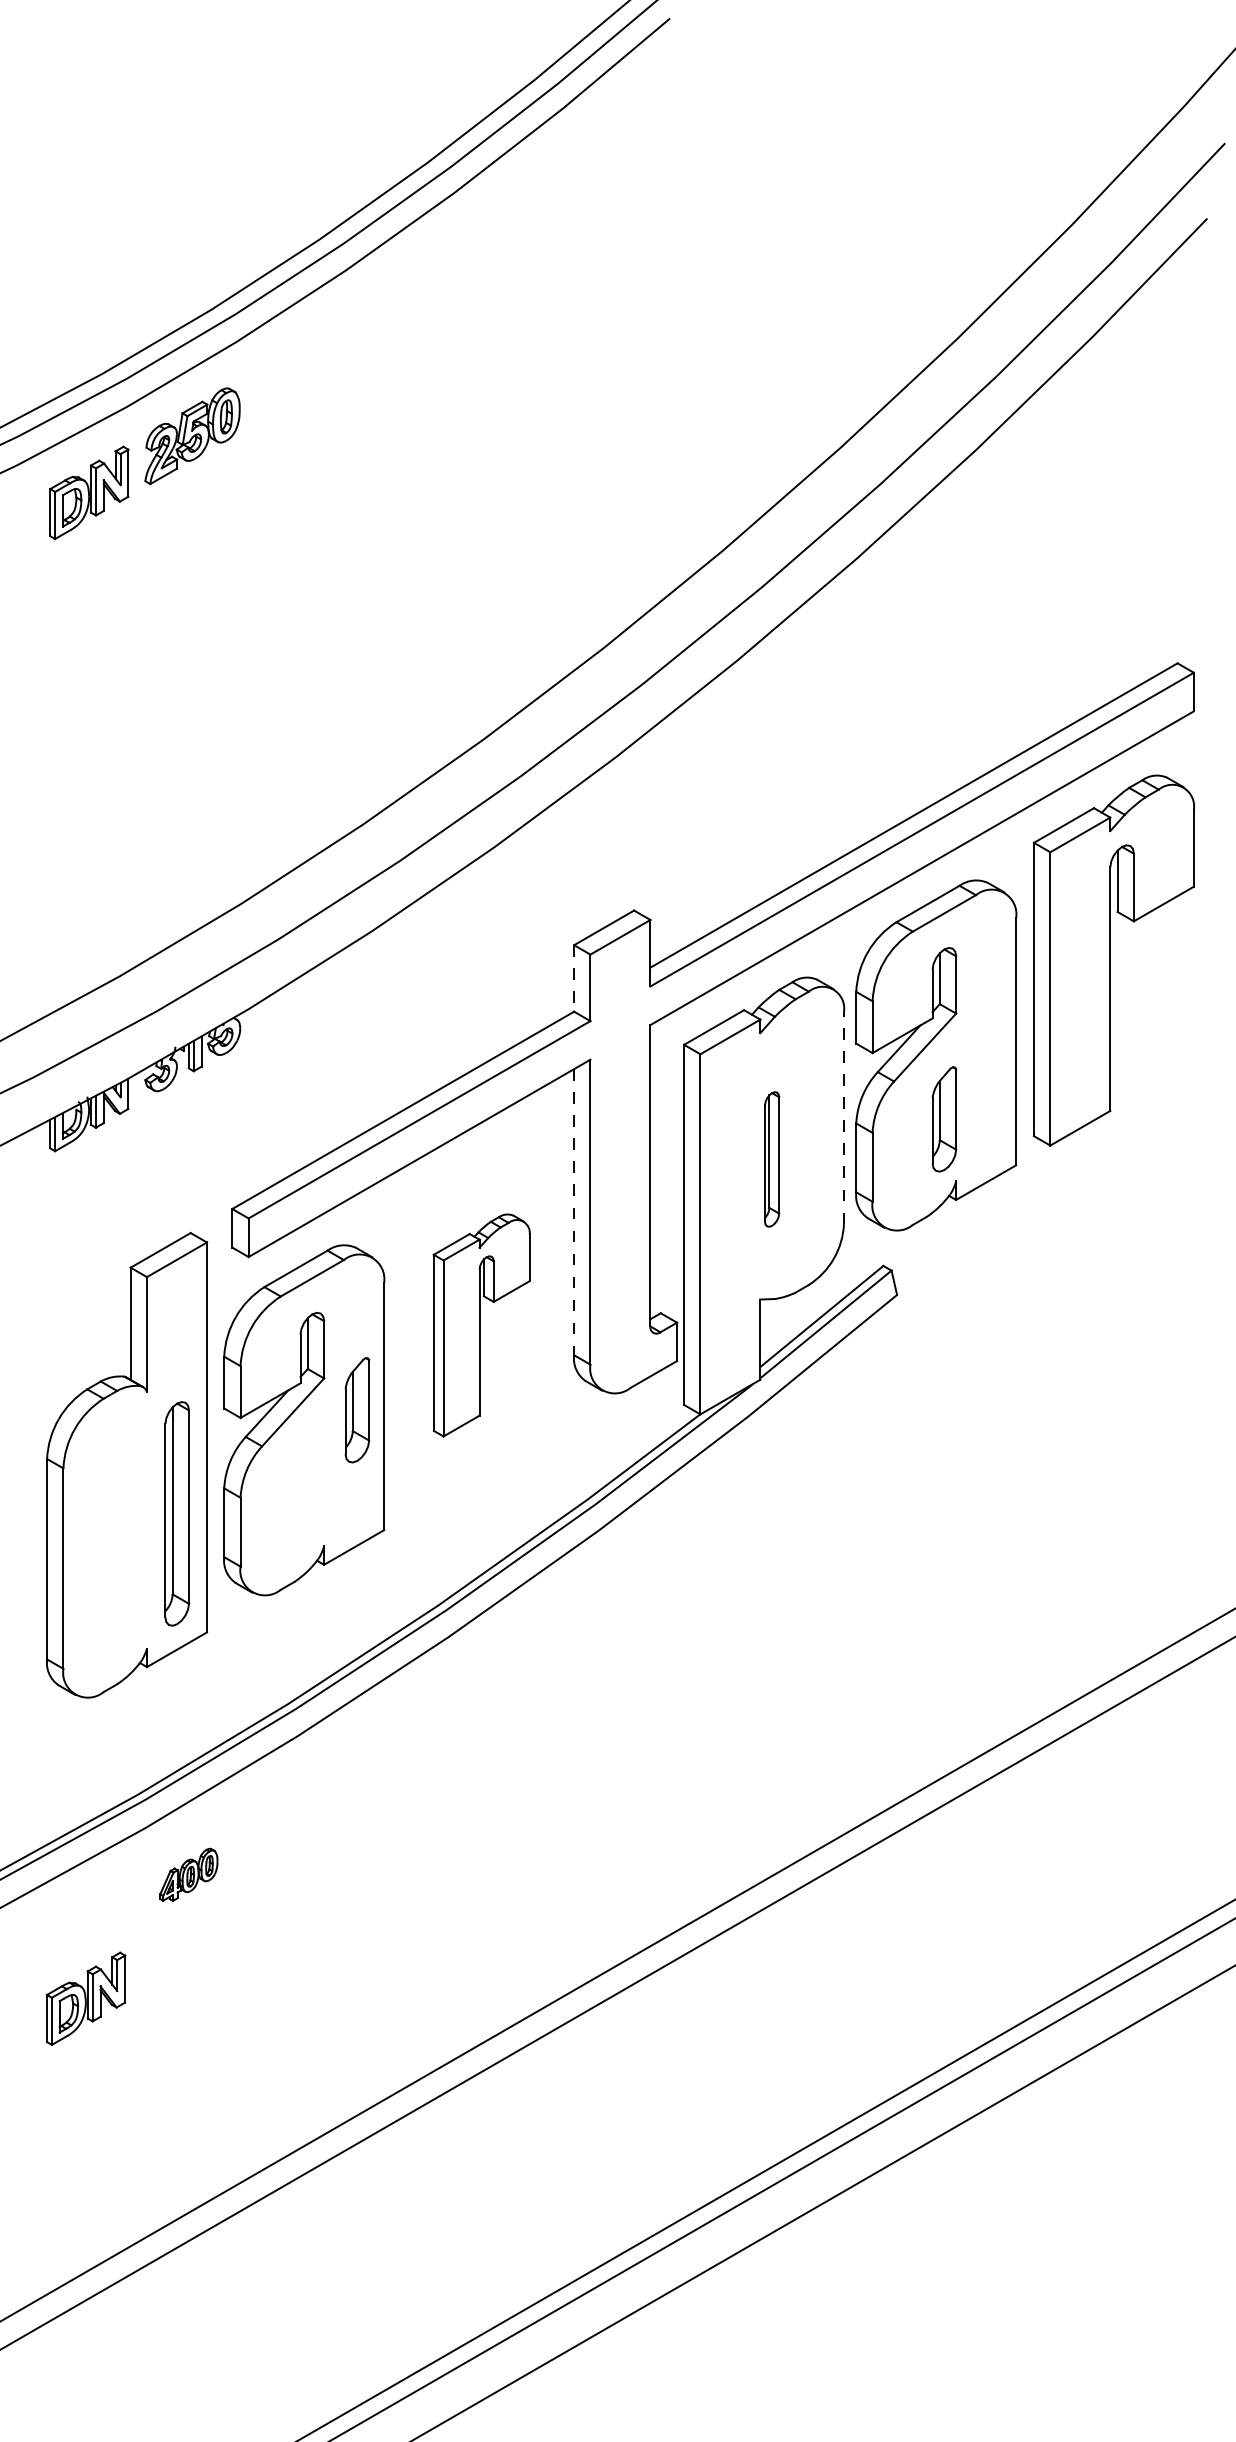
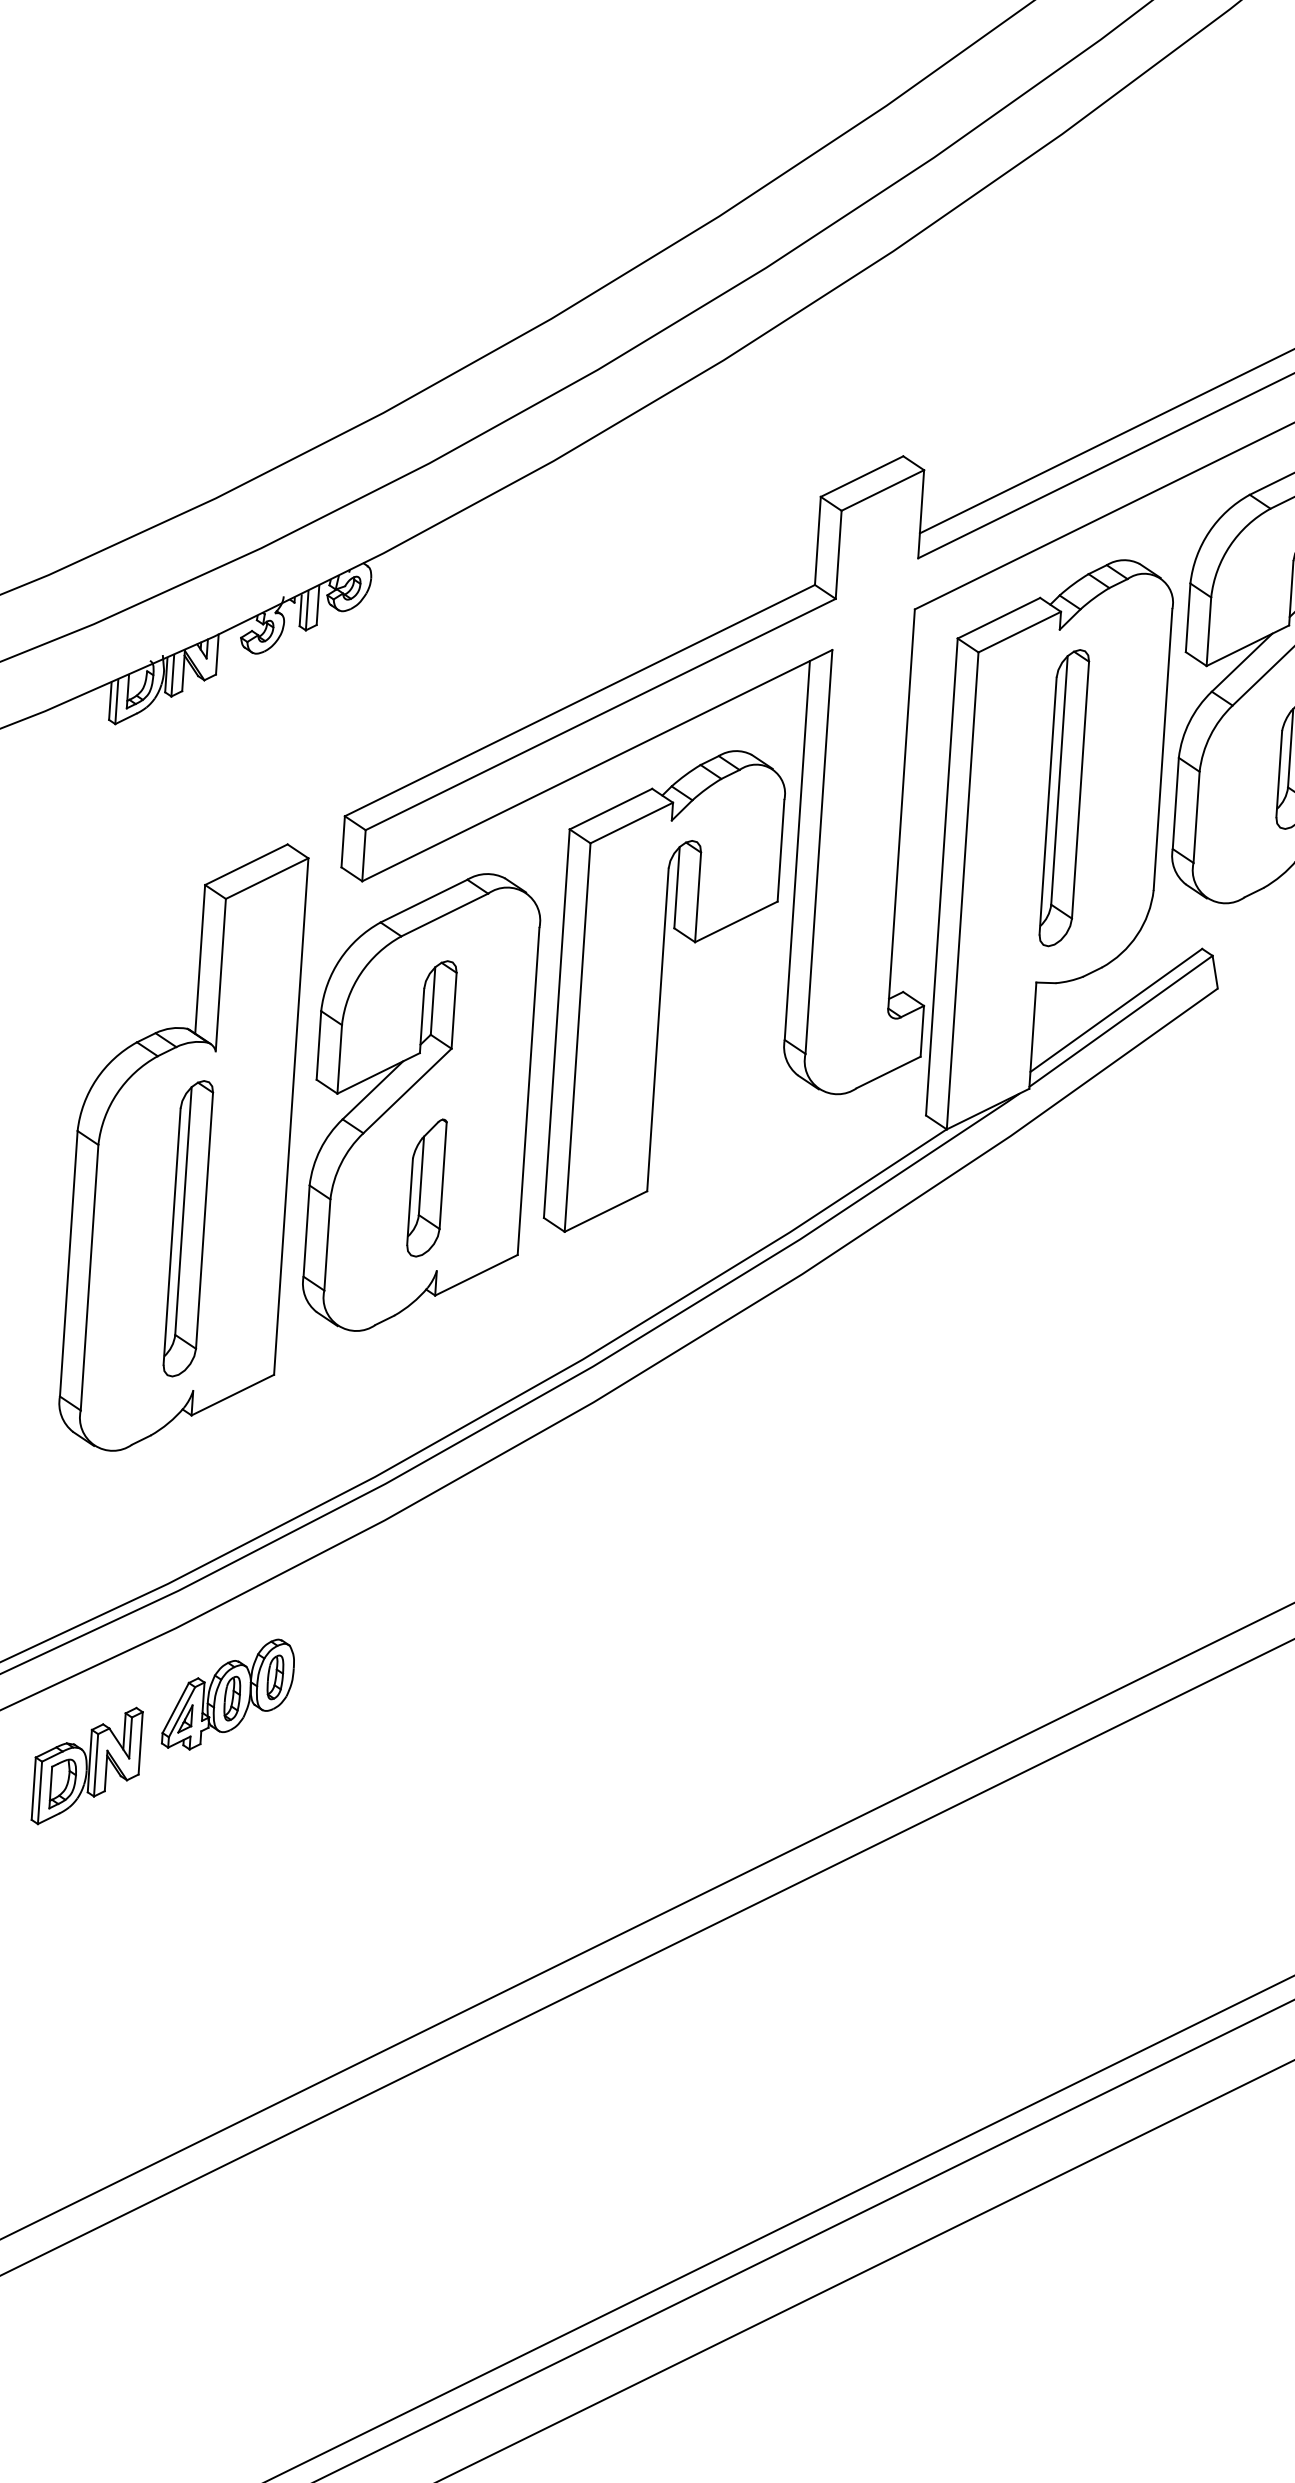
line: (574, 978) -> (818, 541), dashed -> solid
line: (843, 1117) -> (1162, 748), dashed -> solid
part: (771, 1159) -> (1063, 798), size x1.67
line: (574, 1212) -> (797, 850), dashed -> solid
part: (481, 1325) -> (664, 992), size x1.67
part: (357, 1410) -> (426, 1188), moved
part: (177, 1513) -> (188, 1228), moved
part: (188, 1874) -> (228, 1693), size x1.67
part: (86, 1998) -> (87, 1765), moved

